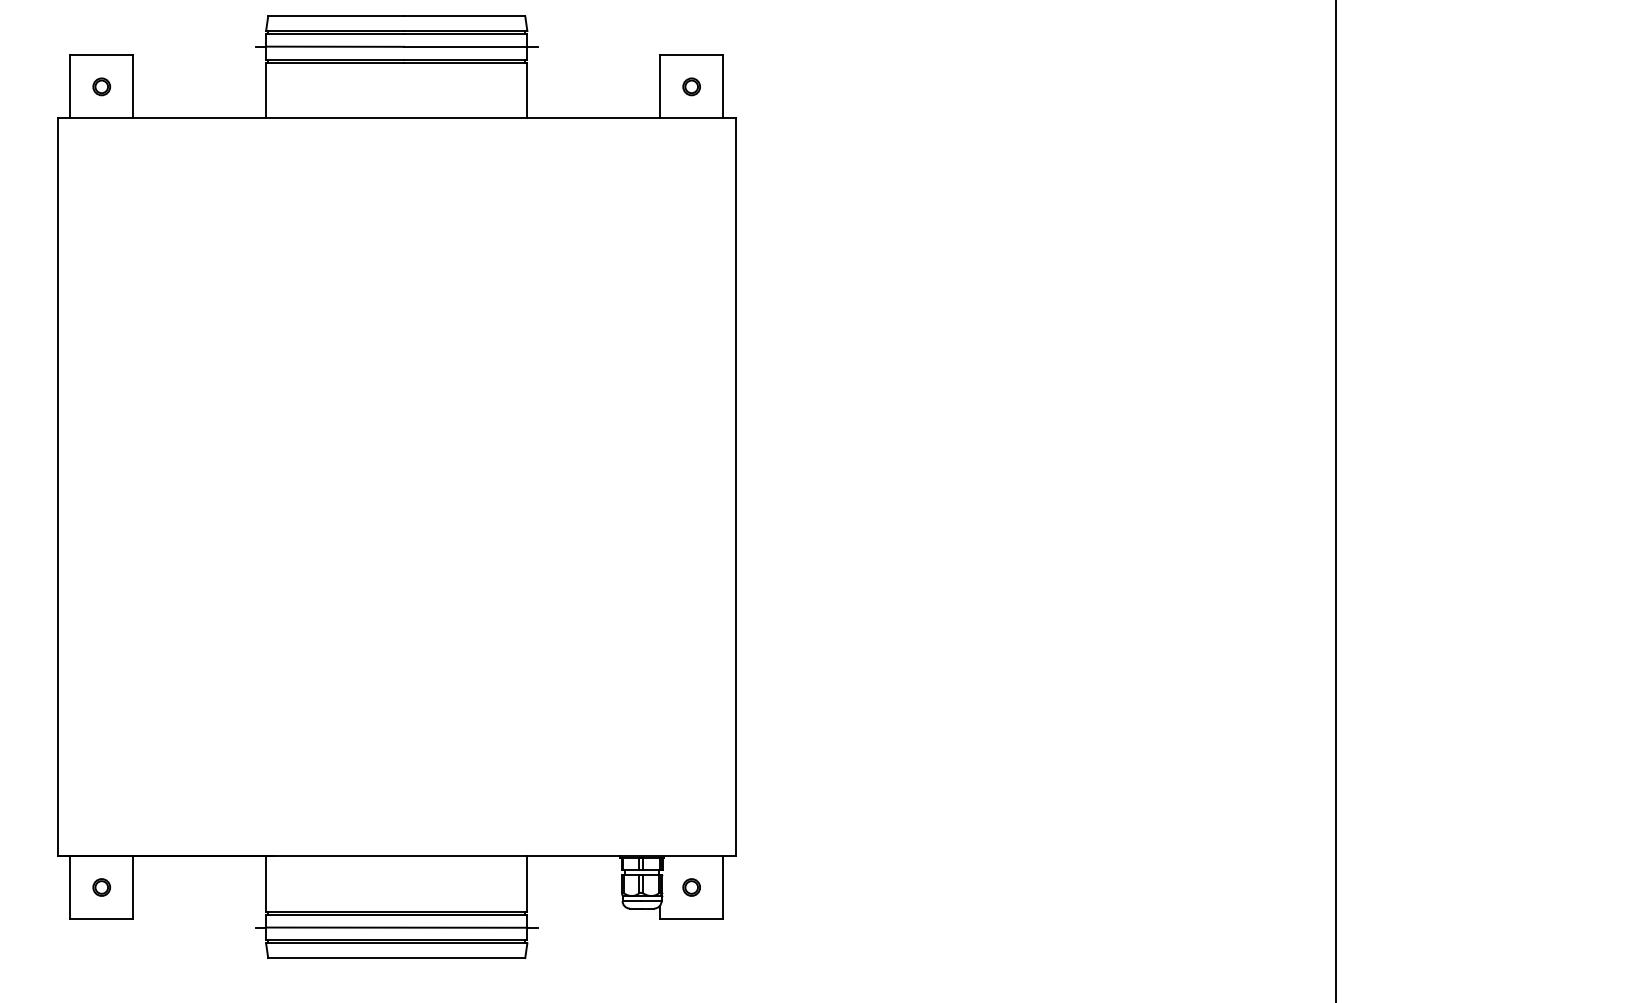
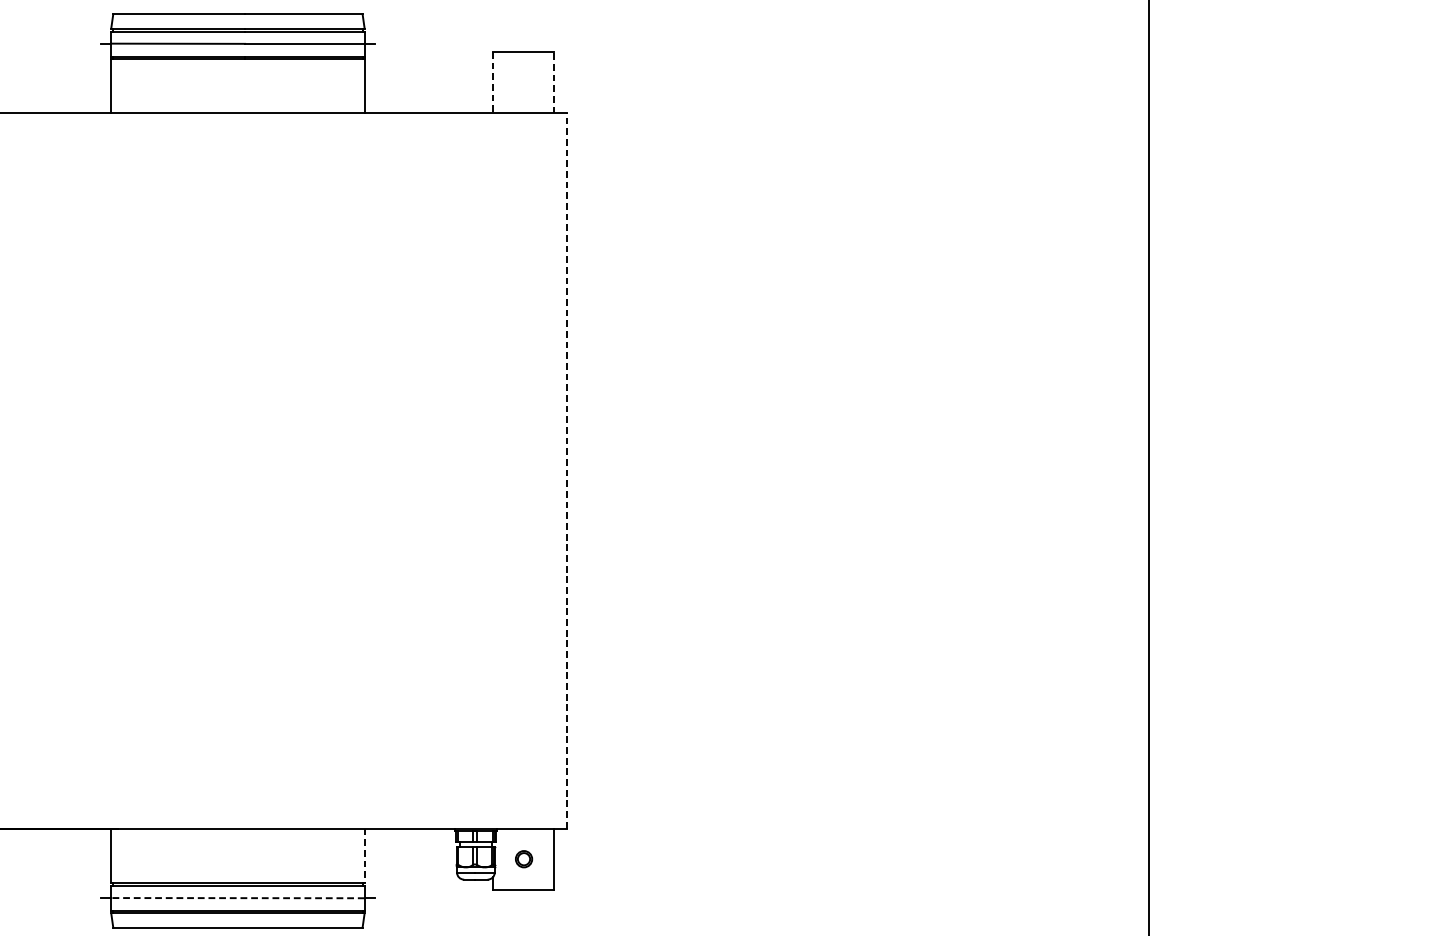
line: (660, 86) -> (493, 82), solid -> dashed
part: (691, 86) -> (523, 82), removed
line: (723, 86) -> (554, 82), solid -> dashed
line: (735, 487) -> (566, 471), solid -> dashed
line: (527, 883) -> (364, 855), solid -> dashed
line: (396, 927) -> (237, 898), solid -> dashed

